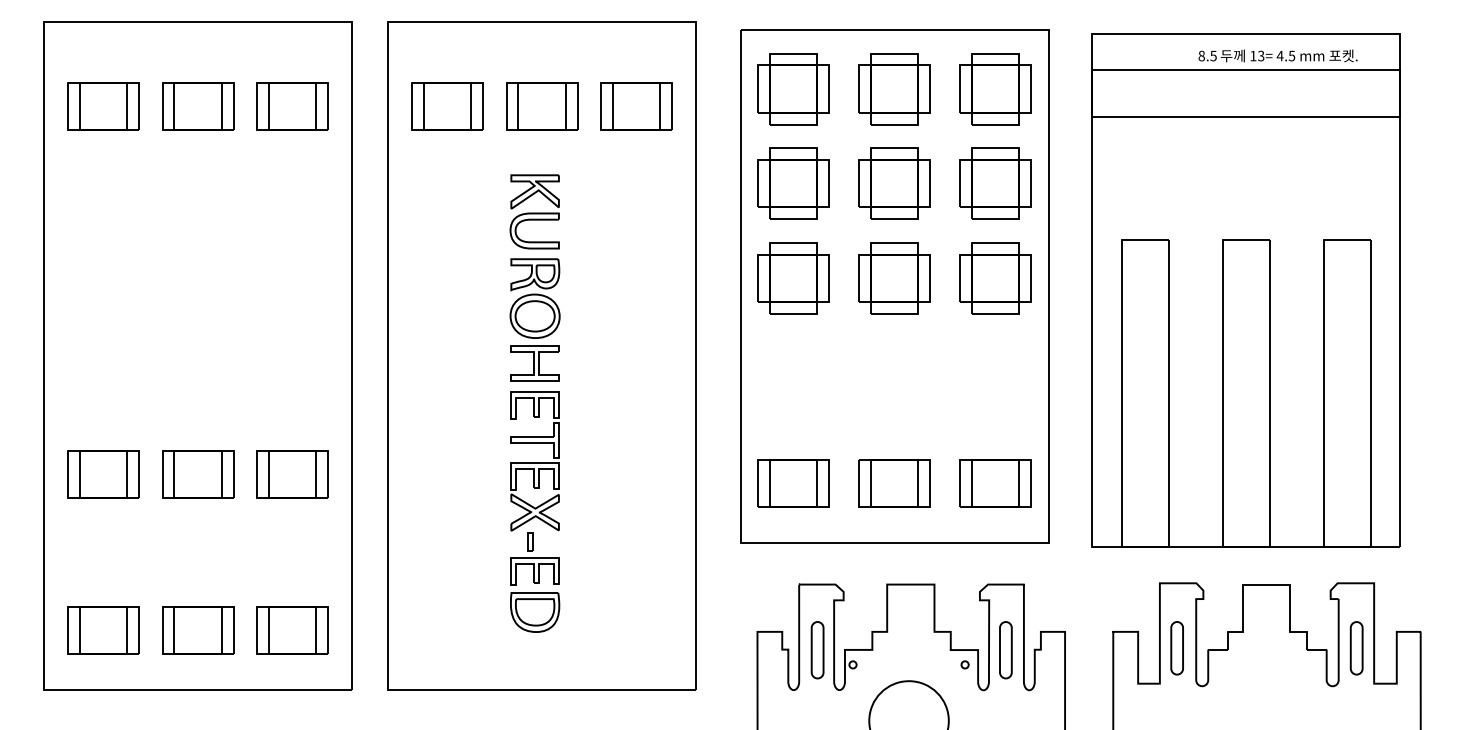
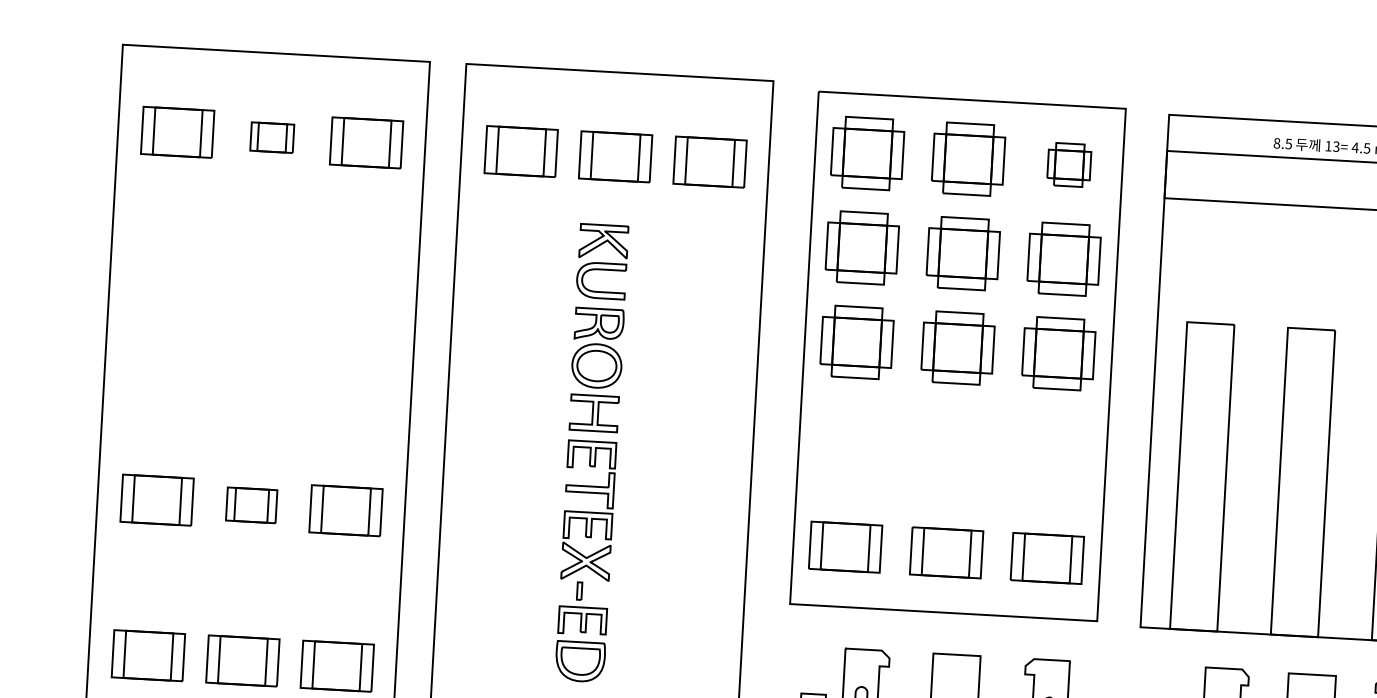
part: (995, 89) -> (1069, 165), size x0.6
part: (198, 106) -> (272, 137), size x0.6
part: (198, 474) -> (251, 505), size x0.7

